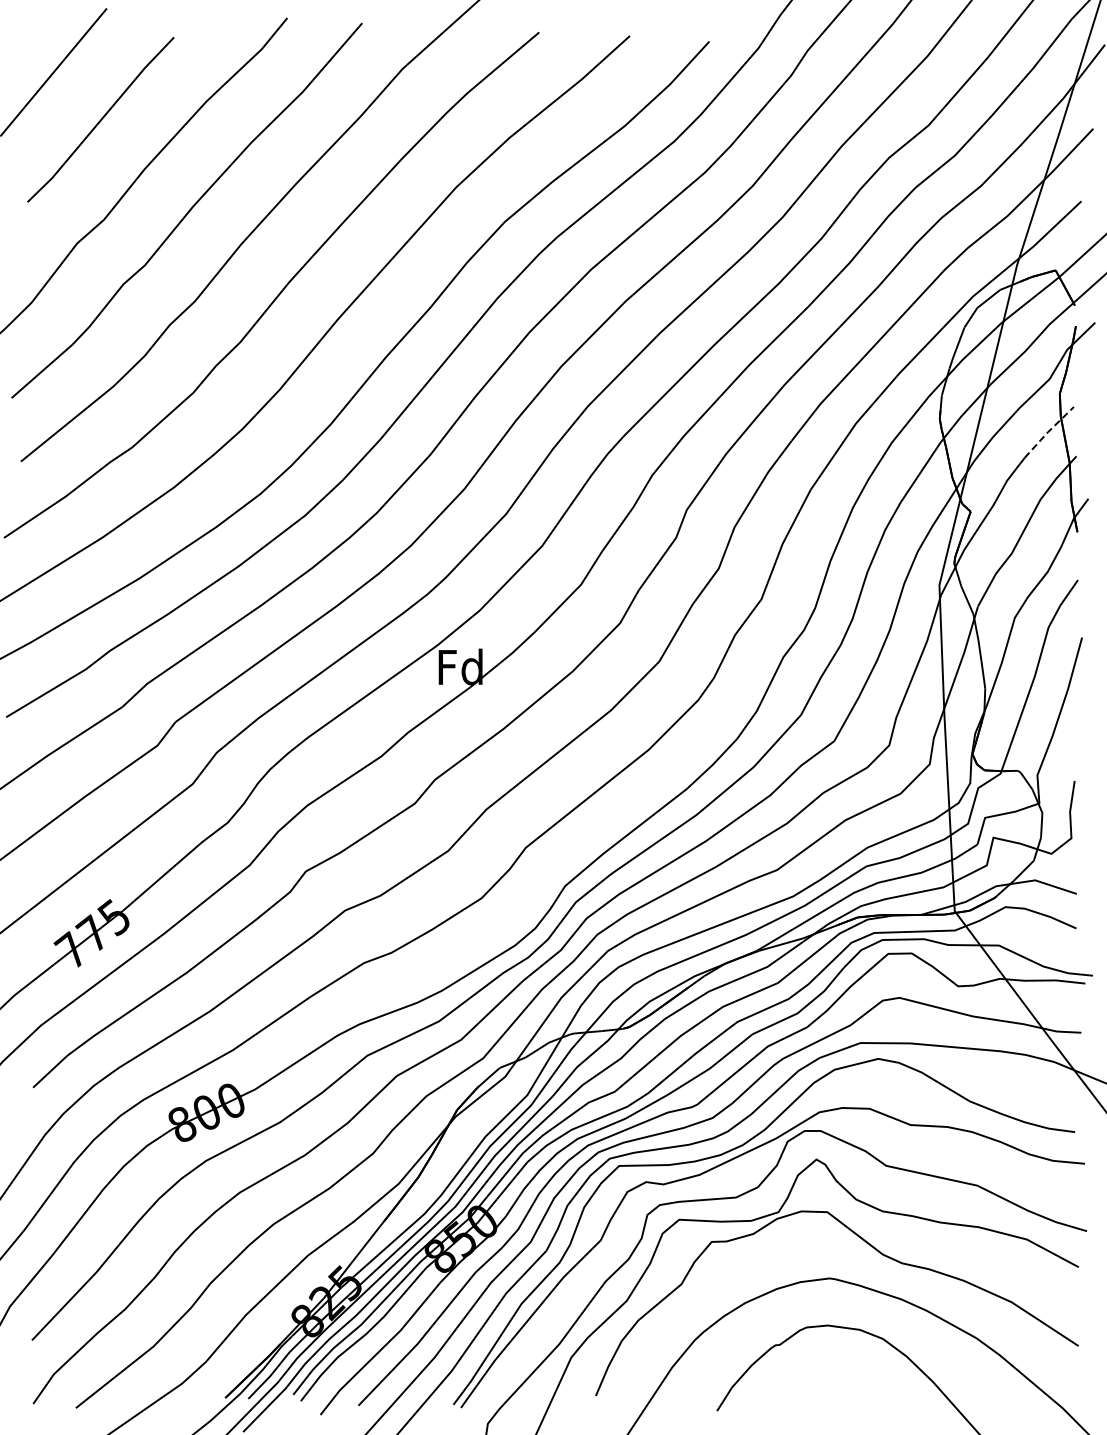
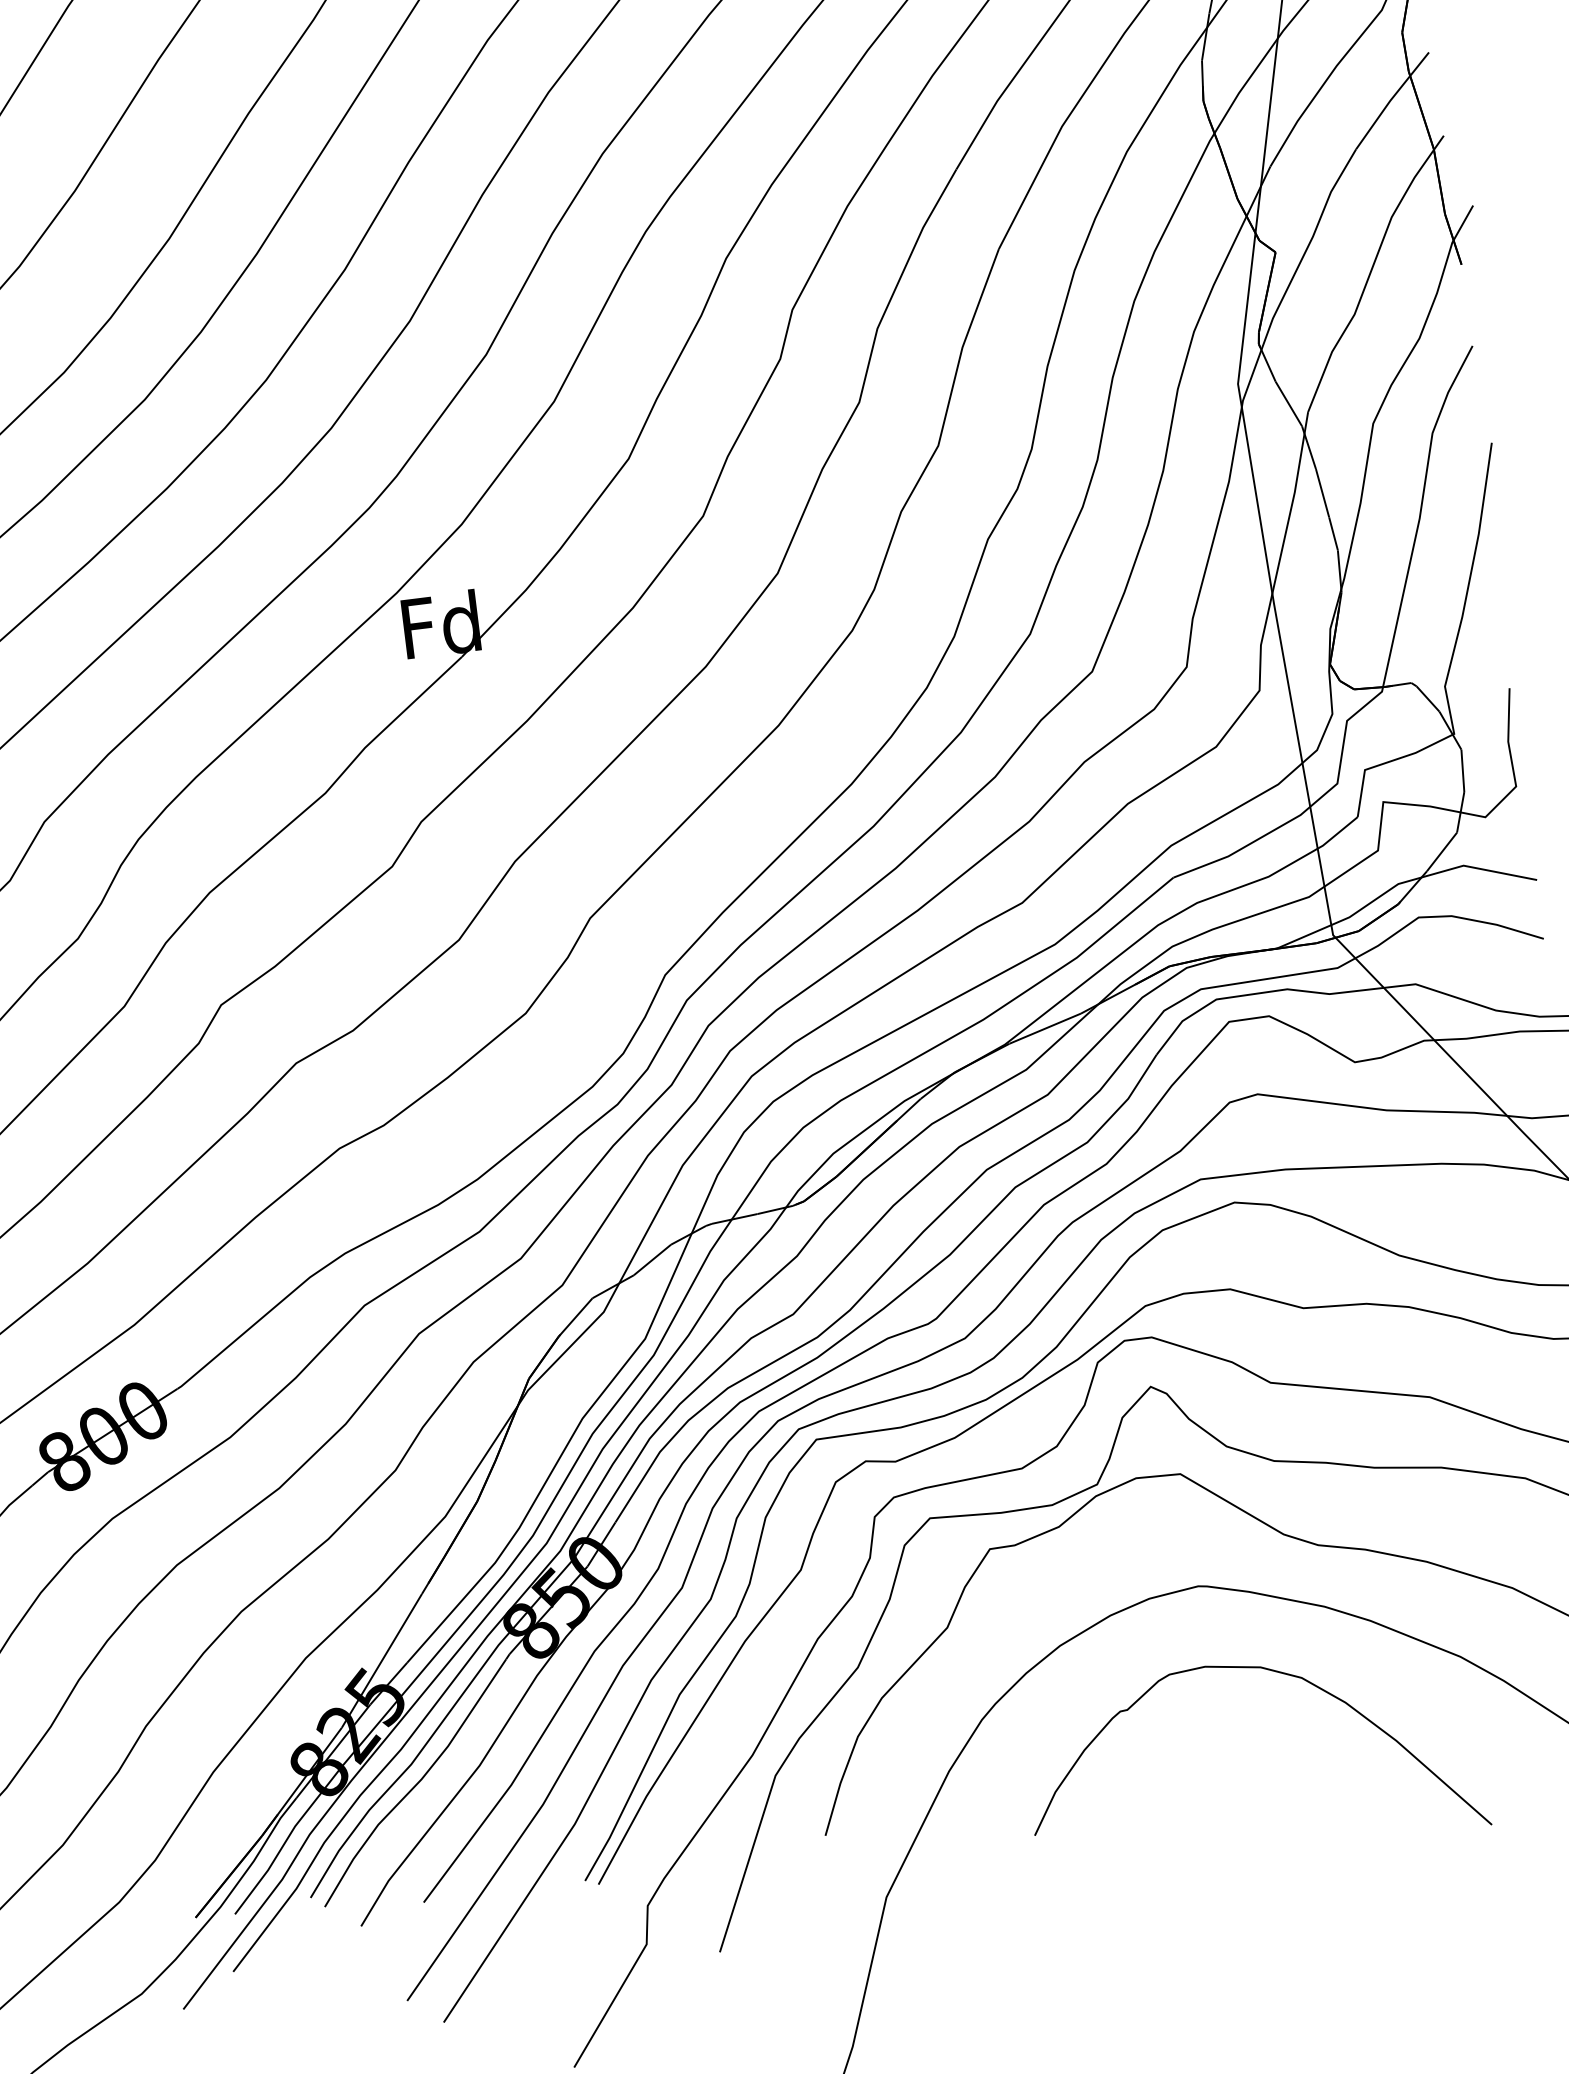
line: (1048, 431) -> (1390, 99), dashed -> solid

